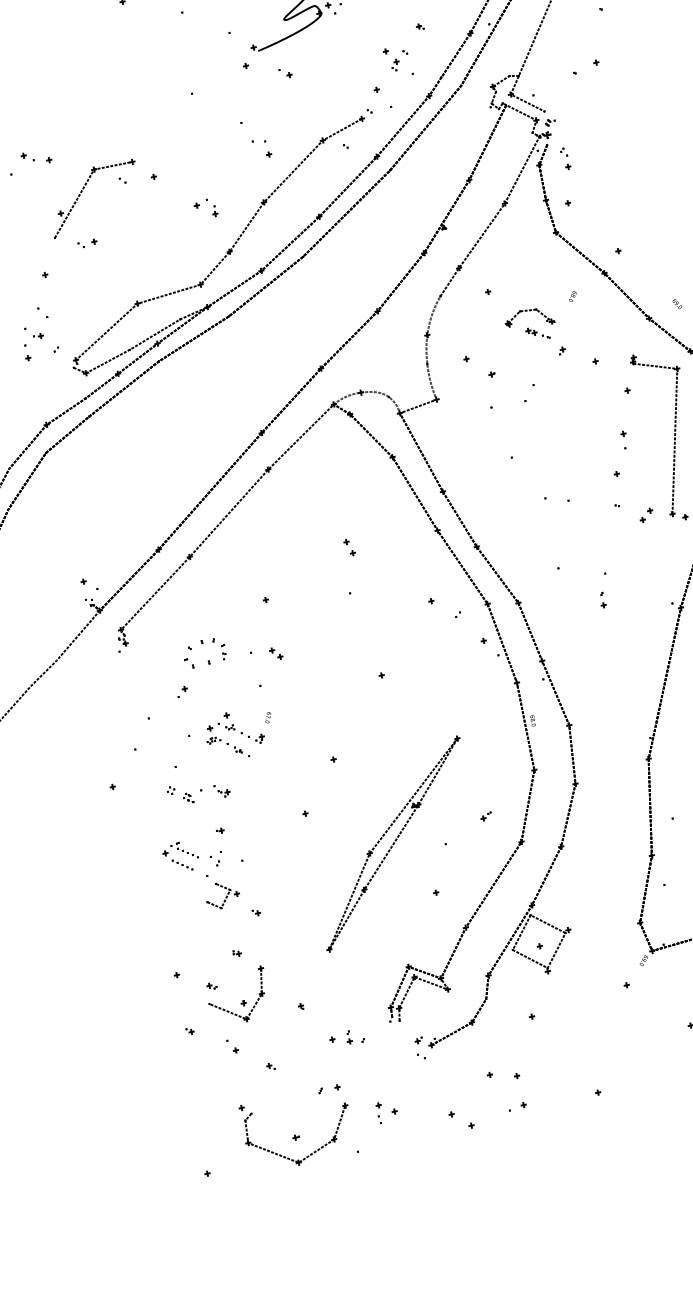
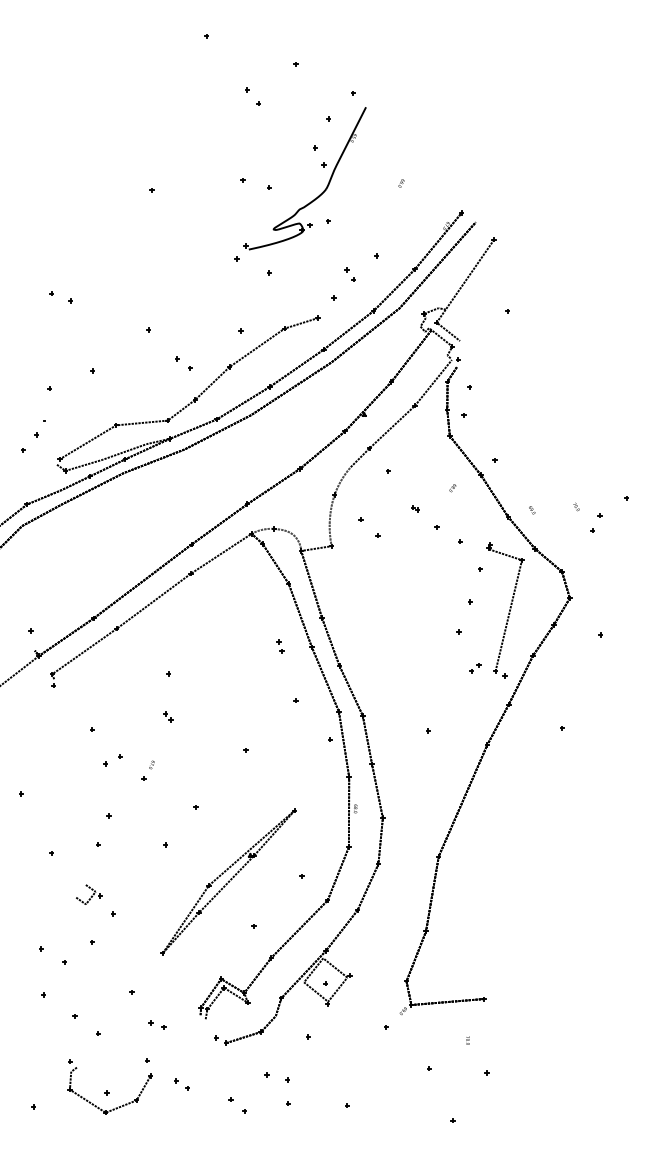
part: (82, 191) -> (91, 330), removed
part: (528, 318) -> (415, 498), removed
part: (349, 547) -> (280, 646), moved
part: (238, 996) -> (85, 975), removed

